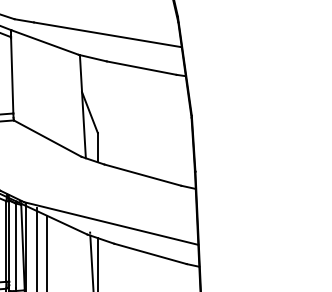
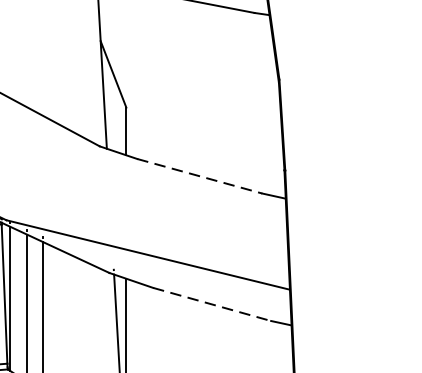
line: (142, 175) -> (199, 176), solid -> dashed
line: (150, 253) -> (212, 303), solid -> dashed

